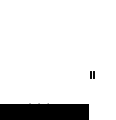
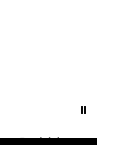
part: (92, 74) -> (83, 109), moved

